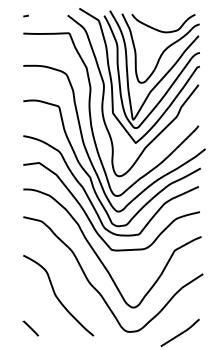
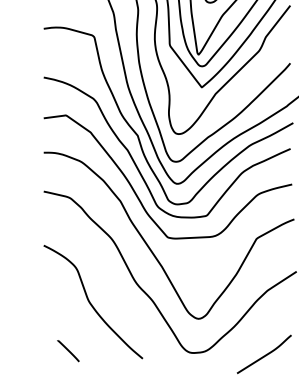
line: (30, 328) -> (67, 351), moved

